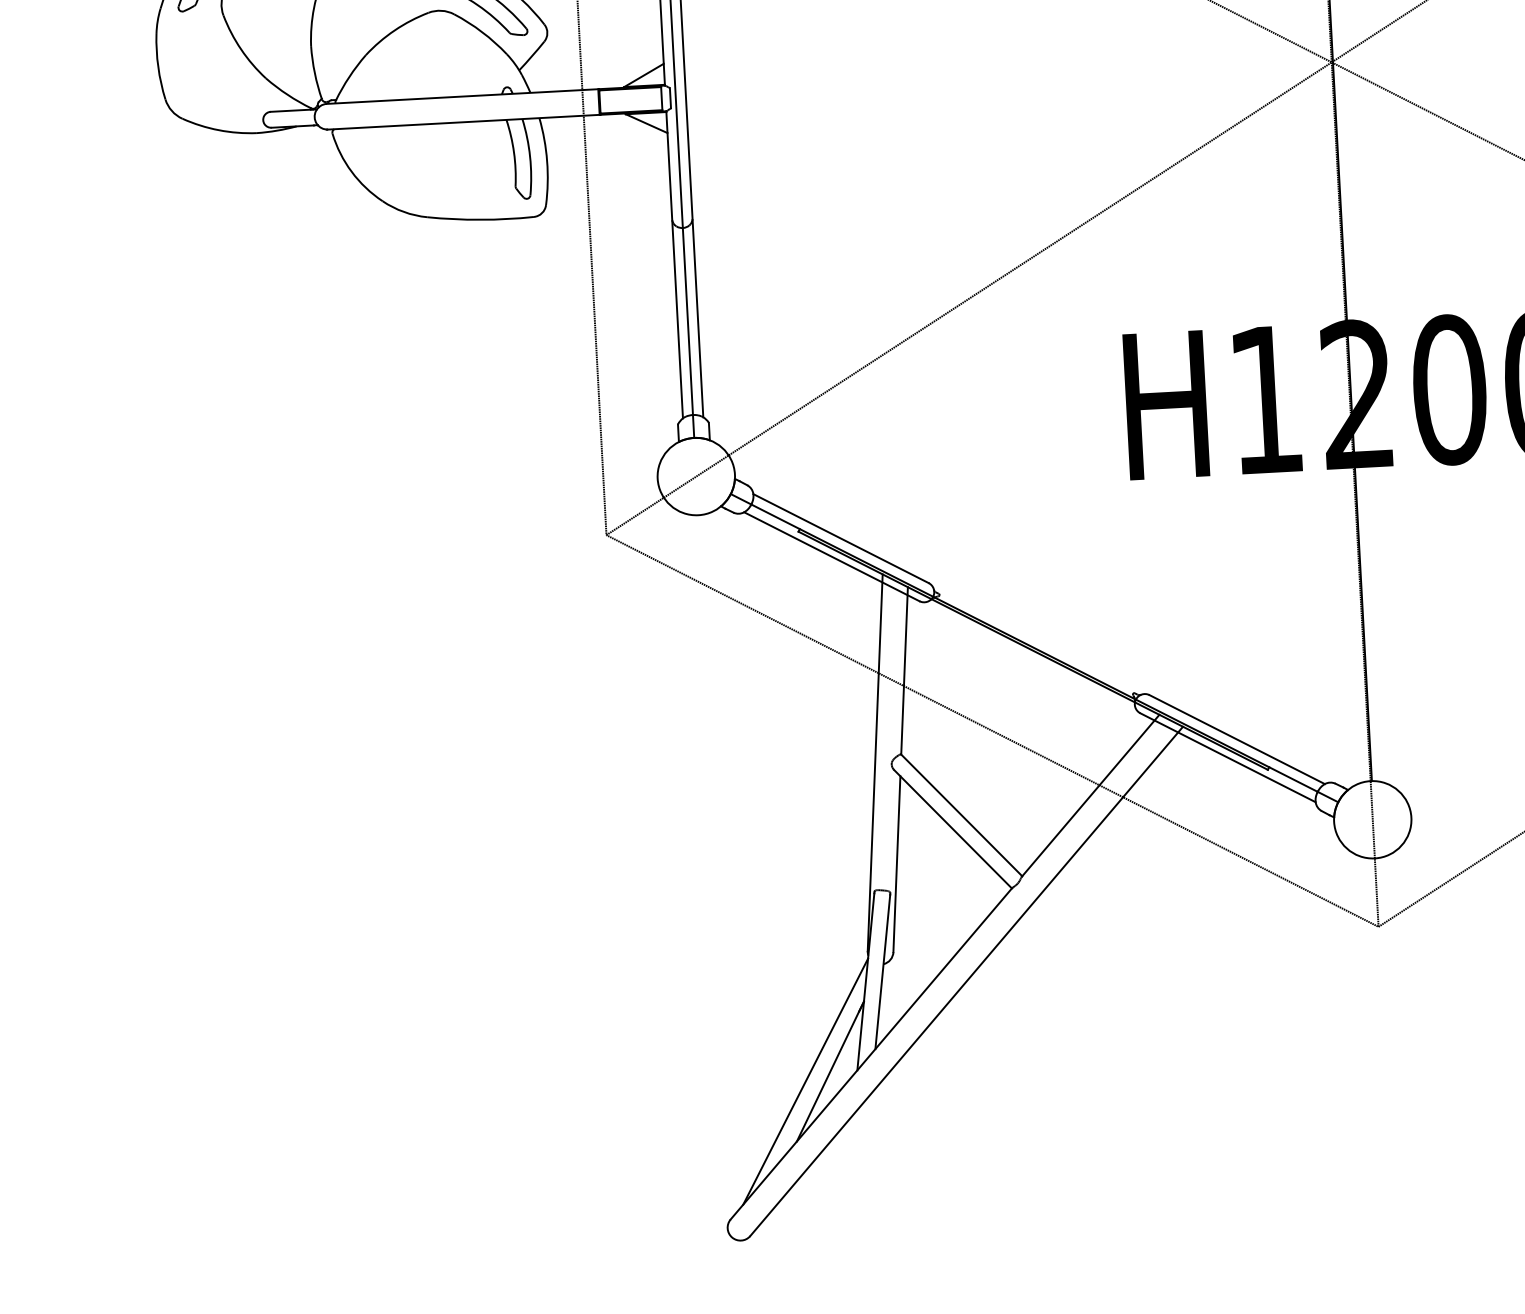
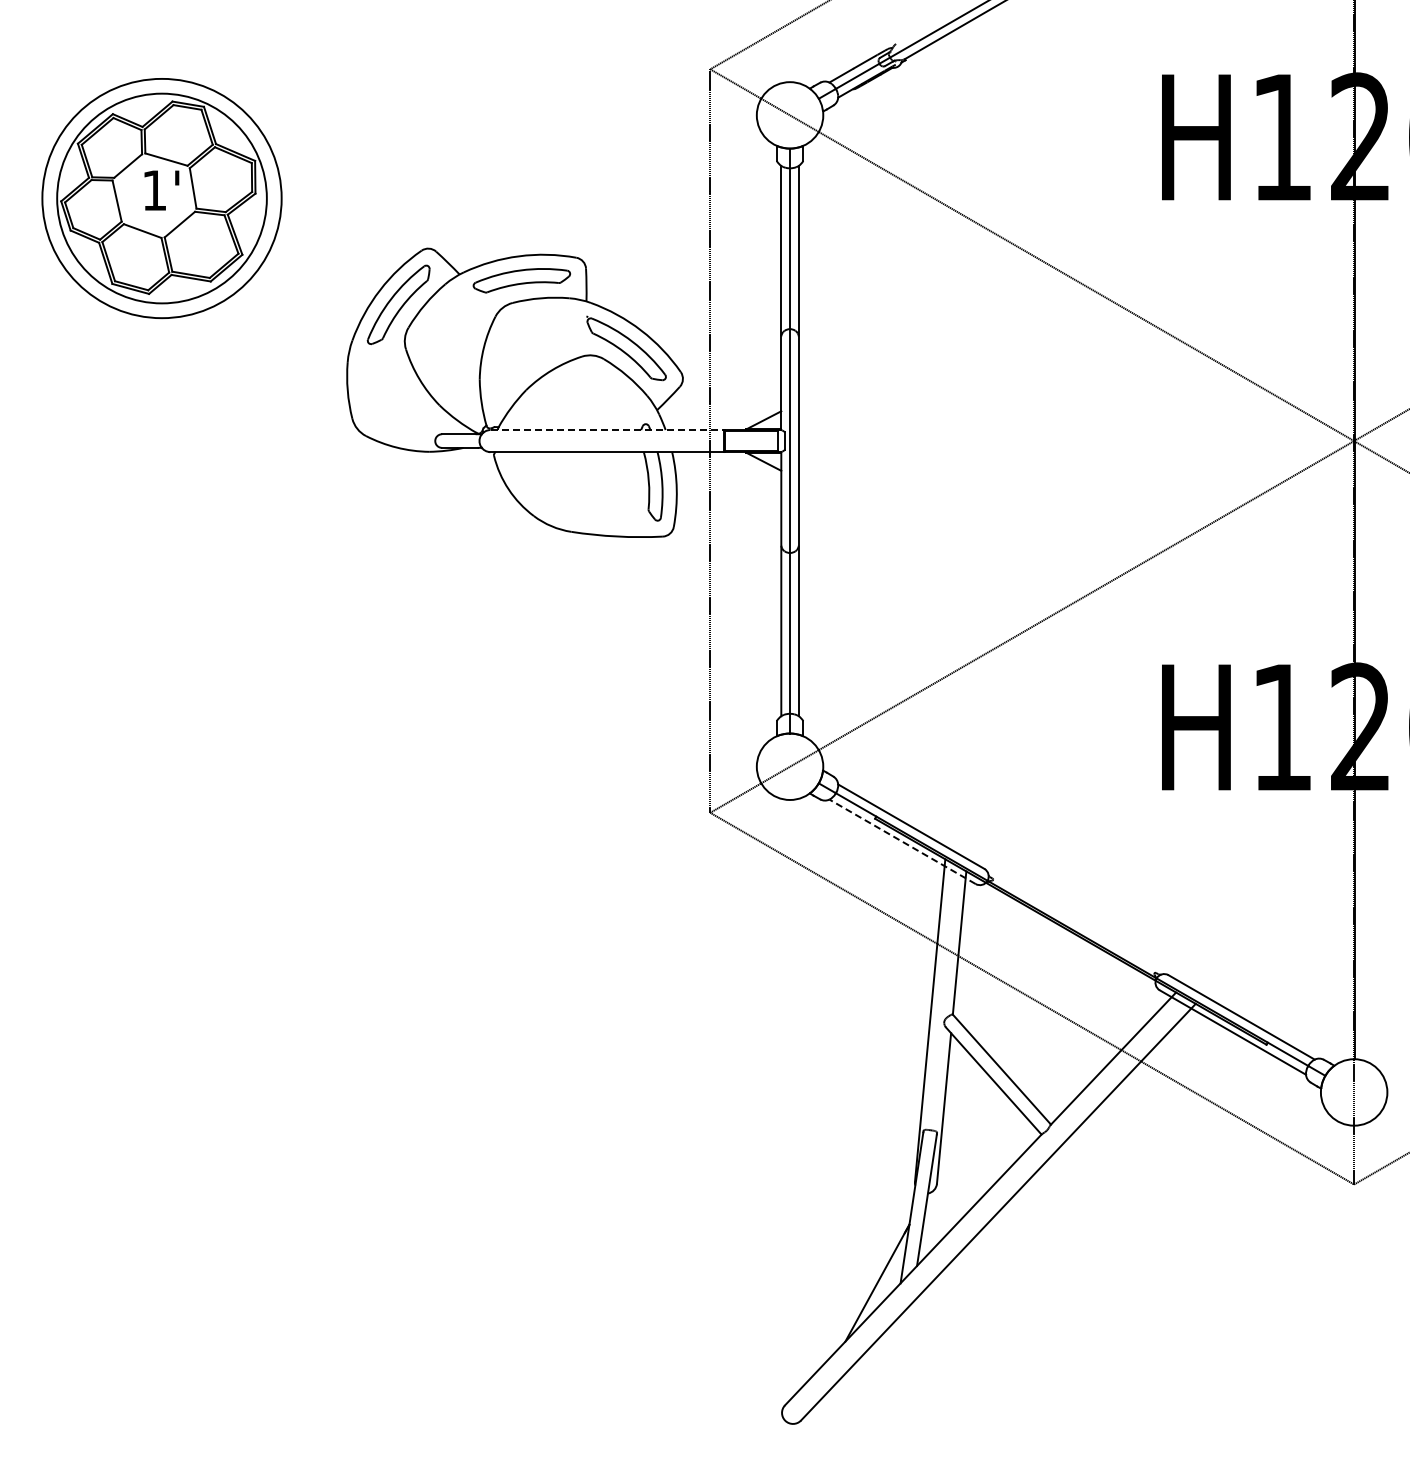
line: (462, 97) -> (607, 430), solid -> dashed
line: (831, 556) -> (902, 841), solid -> dashed
line: (805, 1081) -> (855, 1290), removed

